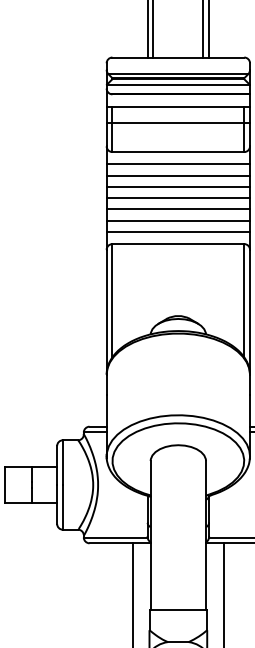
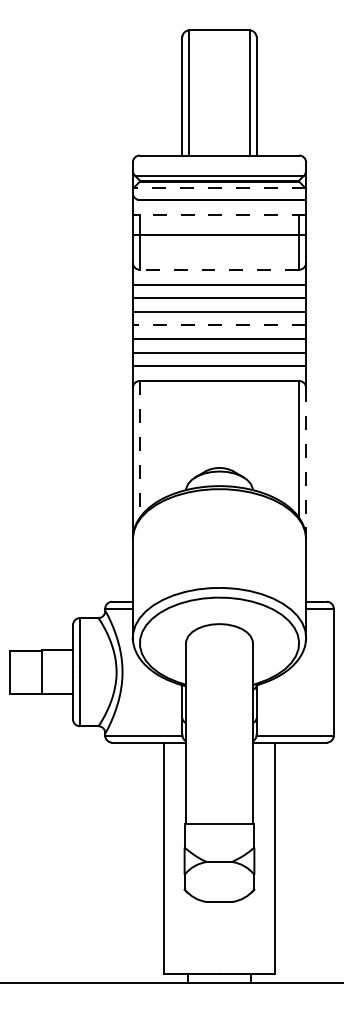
line: (178, 84) -> (219, 188), solid -> dashed
line: (178, 106) -> (219, 214), solid -> dashed
line: (178, 151) -> (219, 269), solid -> dashed
line: (178, 198) -> (219, 325), solid -> dashed
line: (112, 300) -> (139, 449), solid -> dashed
line: (250, 312) -> (306, 463), solid -> dashed

